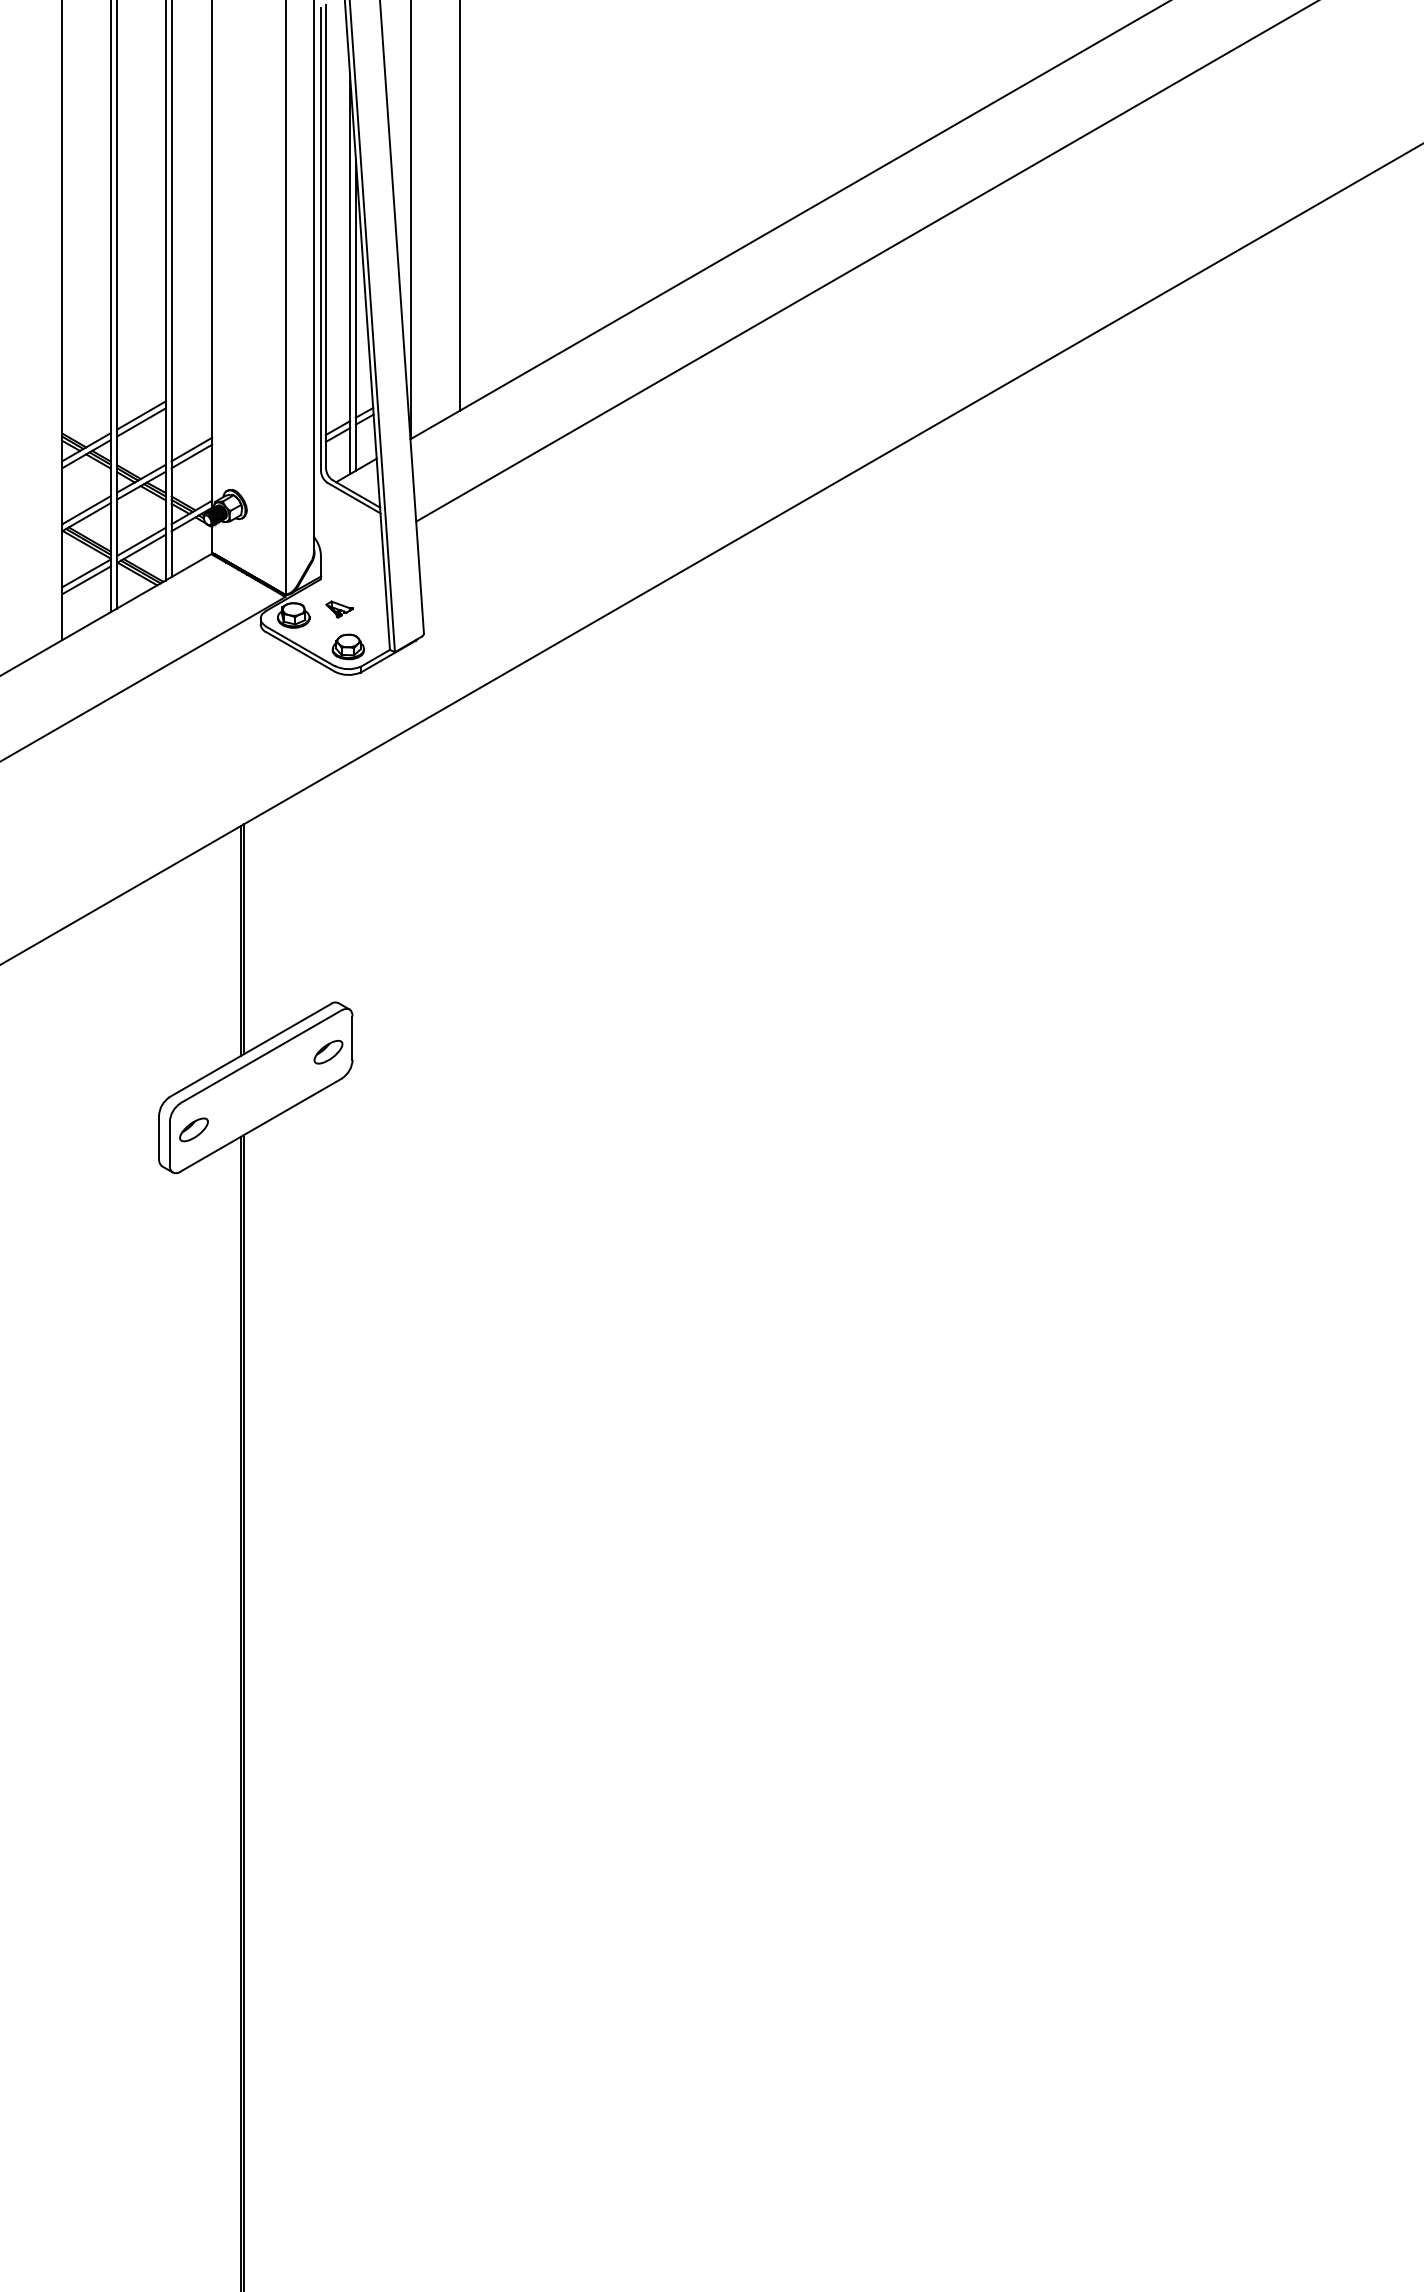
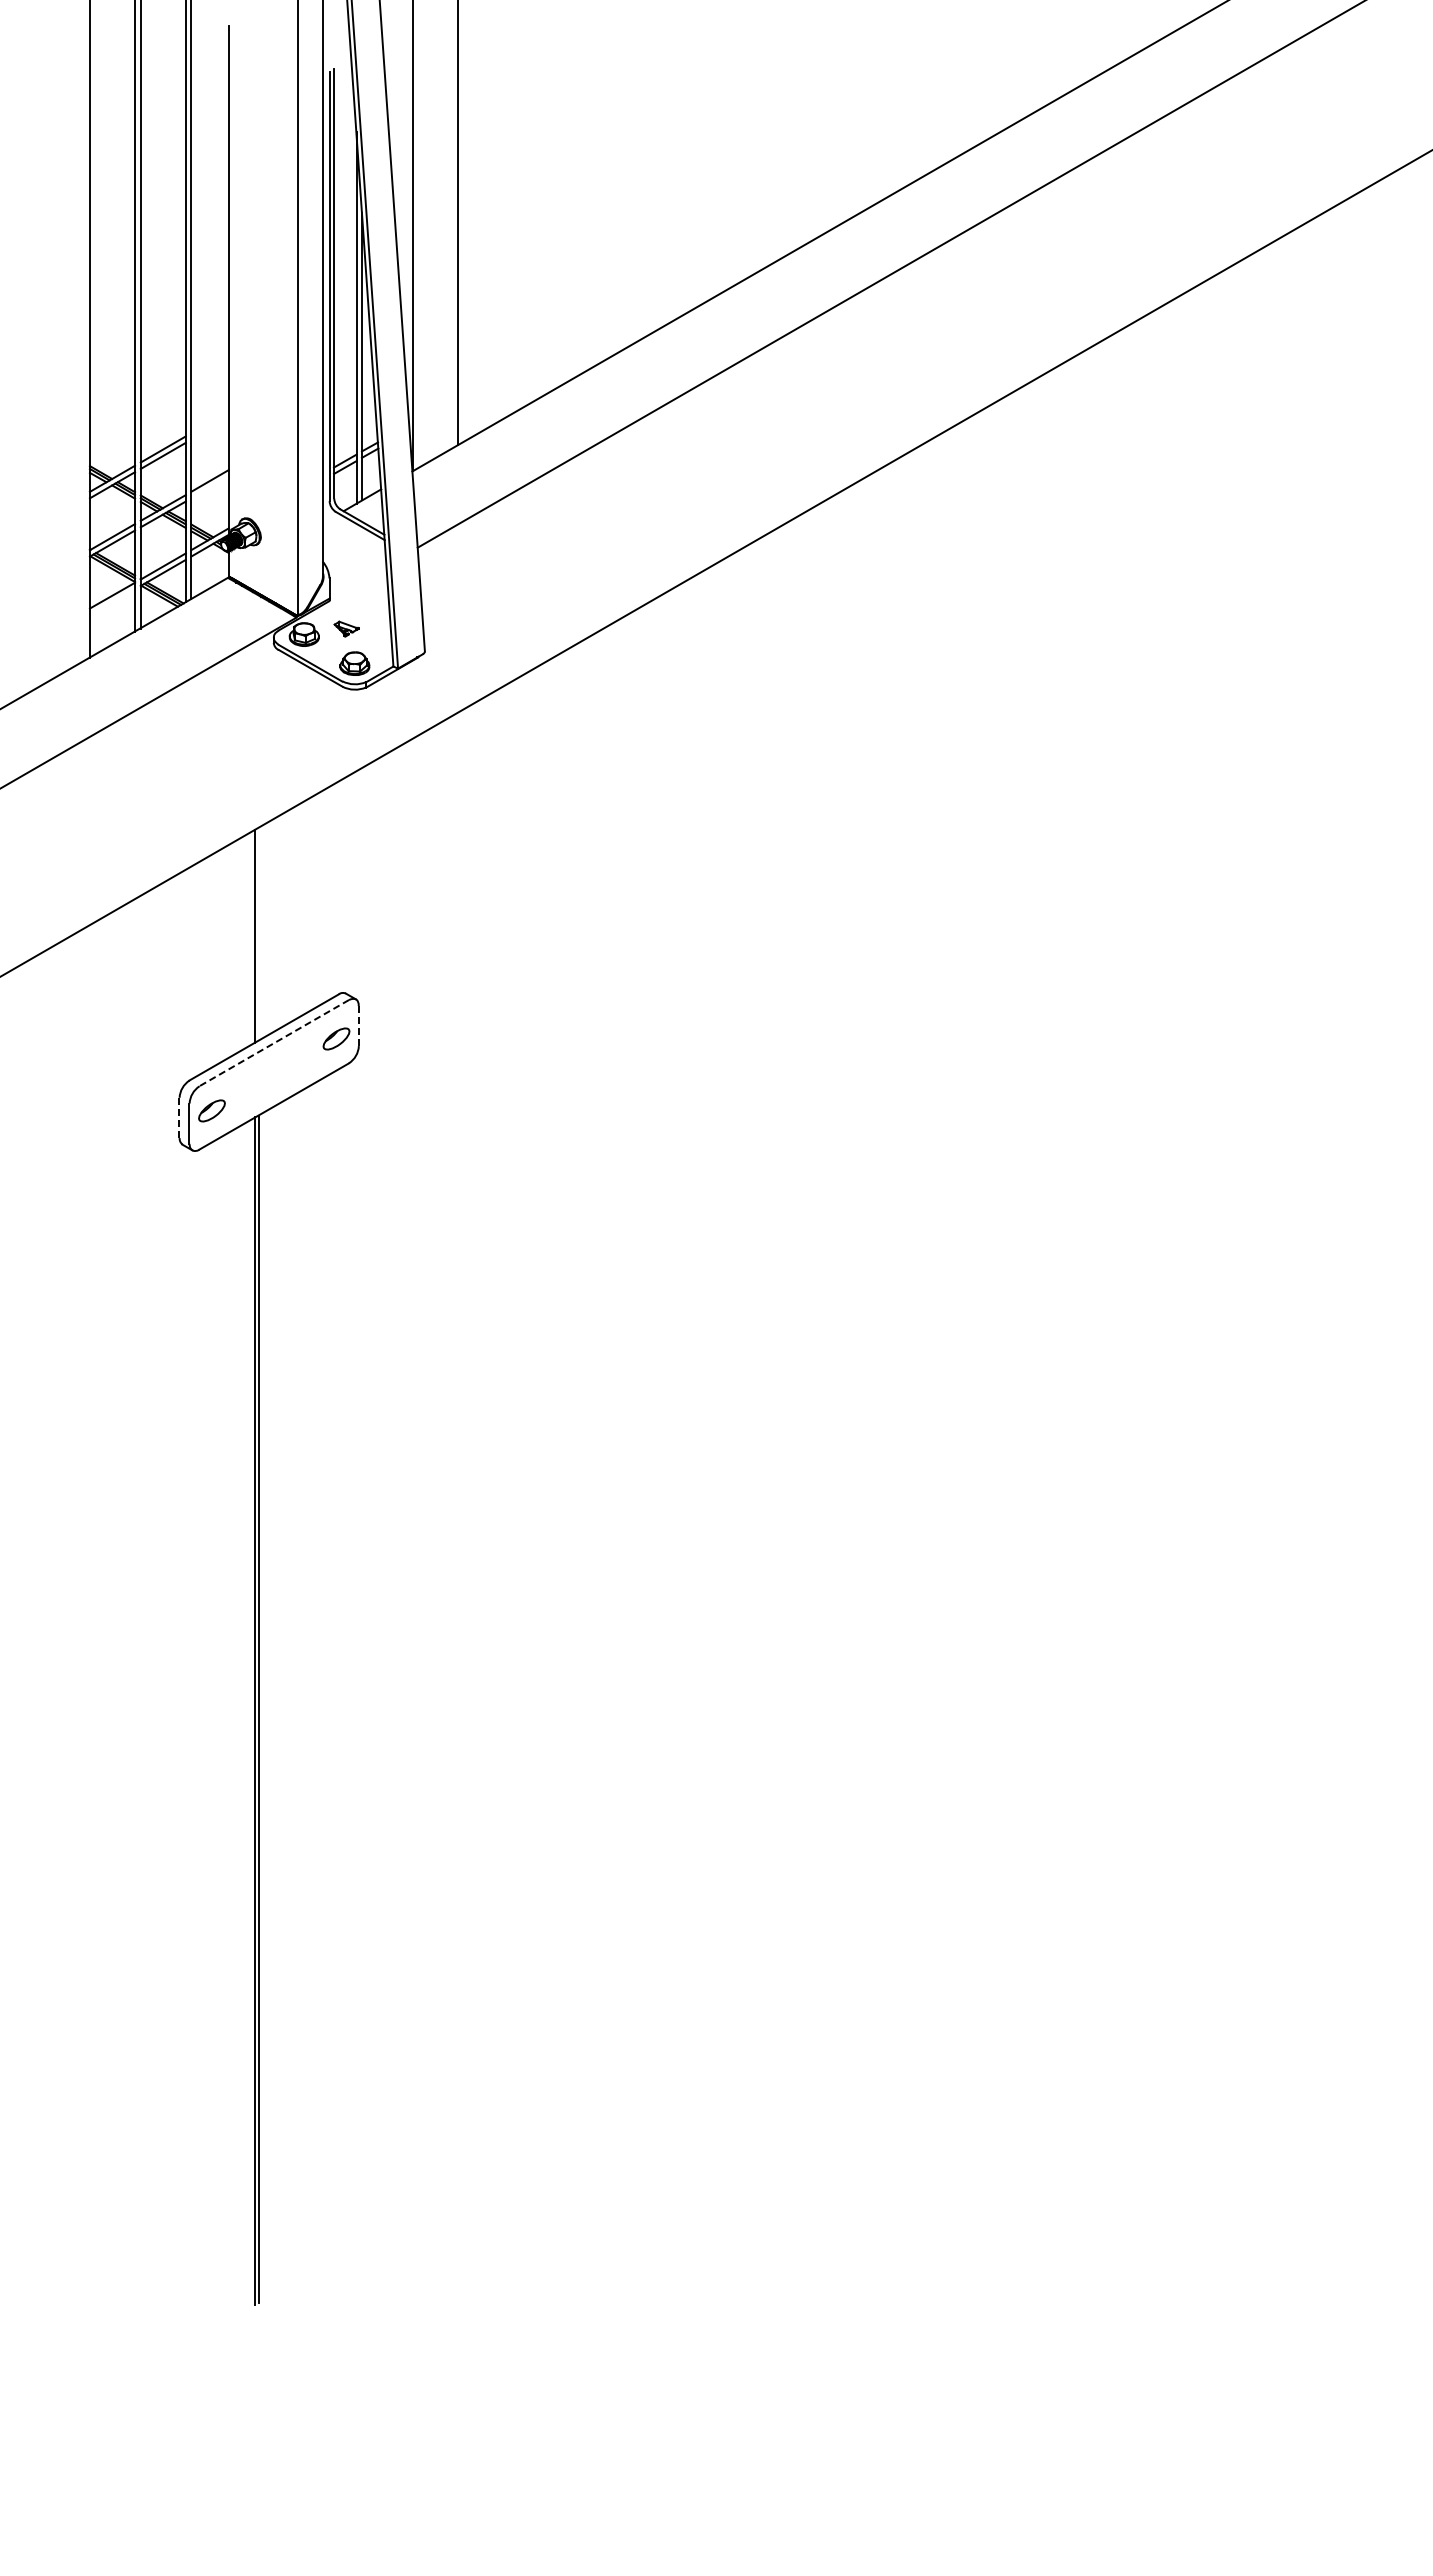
line: (191, 456) -> (209, 487), removed
line: (86, 579) -> (112, 601), removed
line: (244, 938) -> (258, 933), removed
line: (352, 1037) -> (358, 1025), solid -> dashed
line: (260, 1057) -> (273, 1043), solid -> dashed
line: (158, 1138) -> (179, 1118), solid -> dashed

